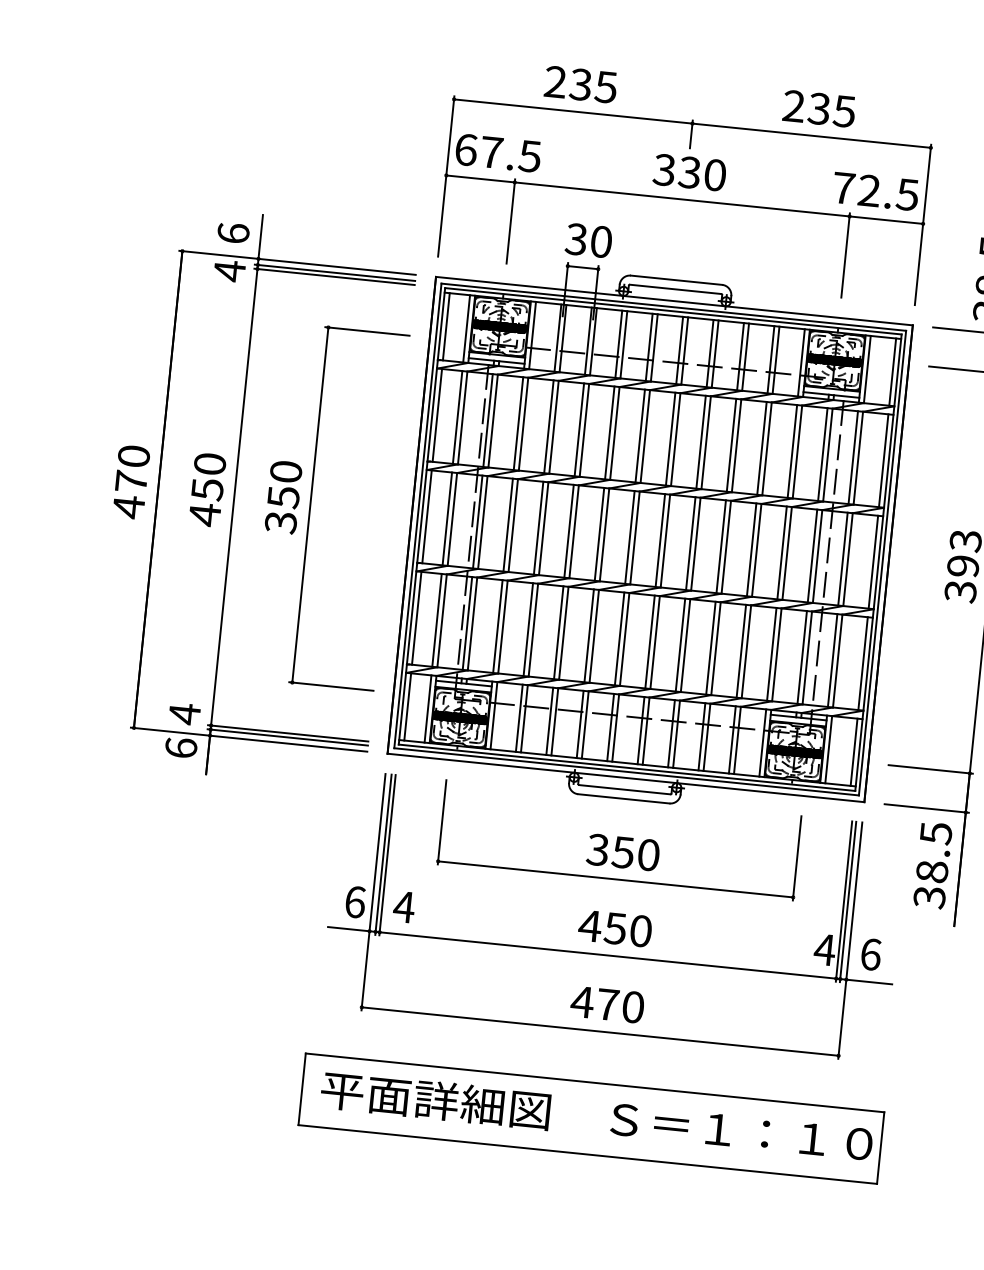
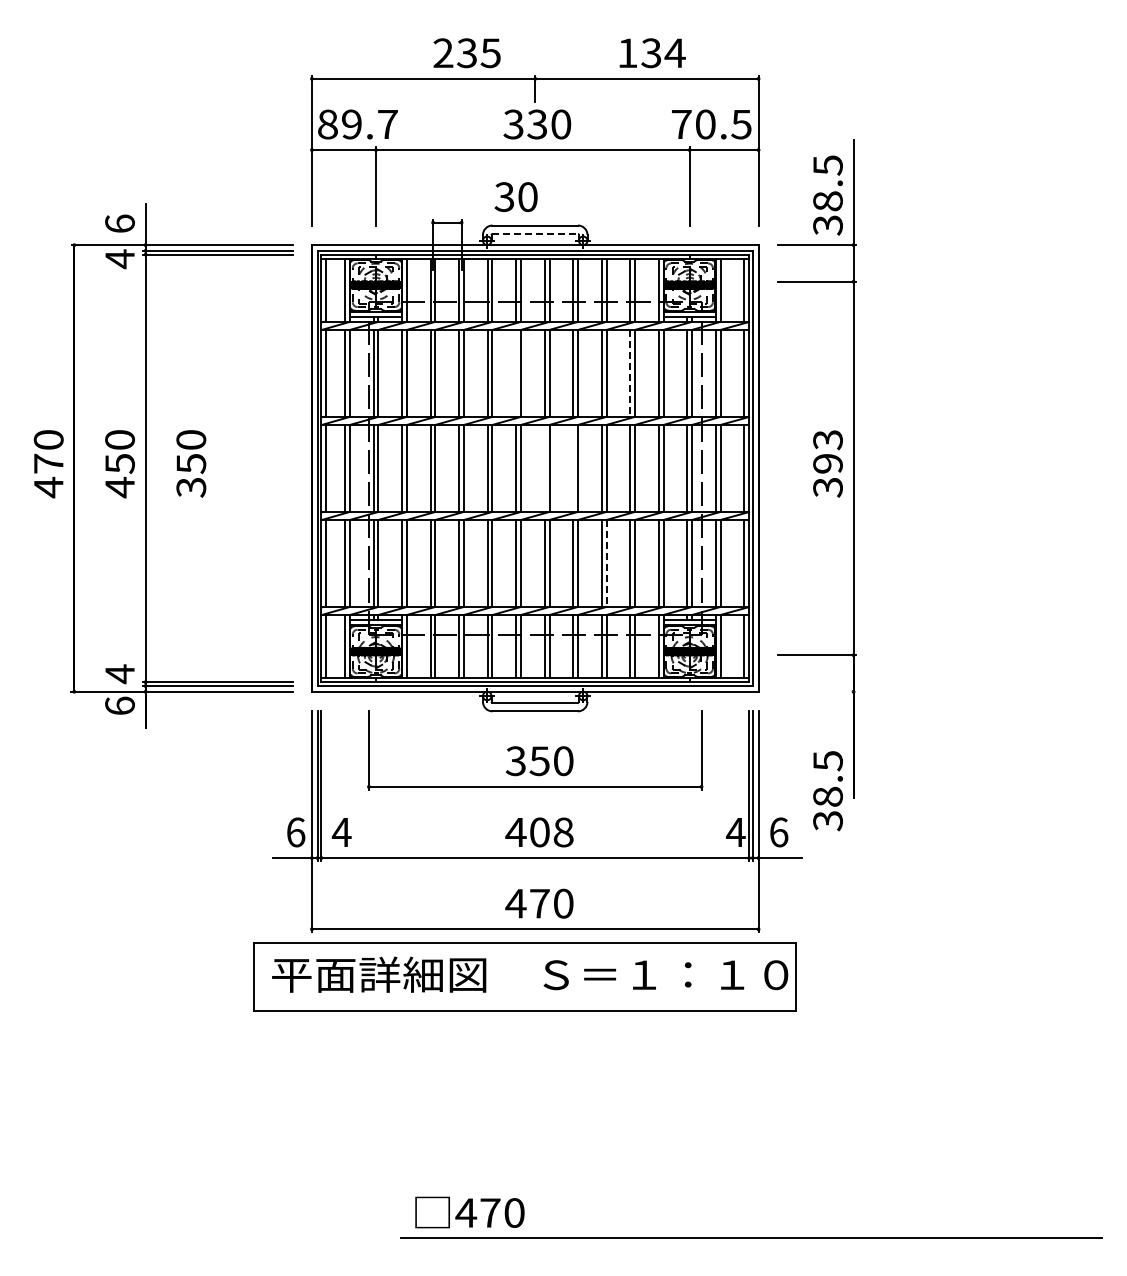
text: (580, 84) -> (466, 53), moved
text: (819, 109) -> (651, 53), 235 -> 134
text: (497, 153) -> (357, 124), 67.5 -> 89.7
text: (869, 190) -> (705, 124), 72.5 -> 70.5
text: (588, 239) -> (515, 196), moved
line: (675, 289) -> (535, 234), solid -> dashed
line: (640, 435) -> (516, 372), removed
line: (762, 448) -> (630, 373), solid -> dashed
part: (311, 505) -> (217, 468), removed
line: (660, 539) -> (544, 467), removed
line: (691, 542) -> (573, 467), removed
line: (715, 648) -> (606, 563), solid -> dashed
line: (926, 808) -> (816, 691), removed
text: (932, 865) -> (827, 791), moved
text: (628, 929) -> (551, 832), 450 -> 408
part: (590, 1118) -> (524, 976), moved

